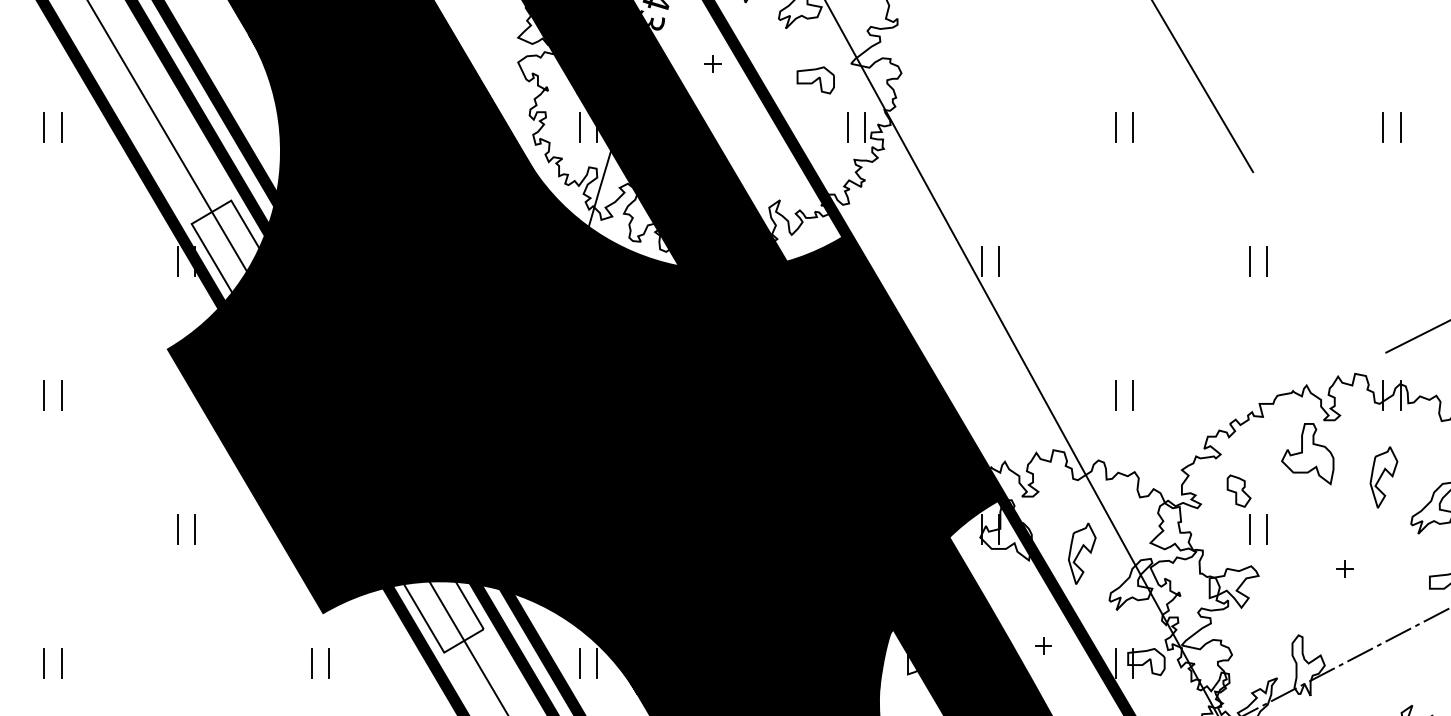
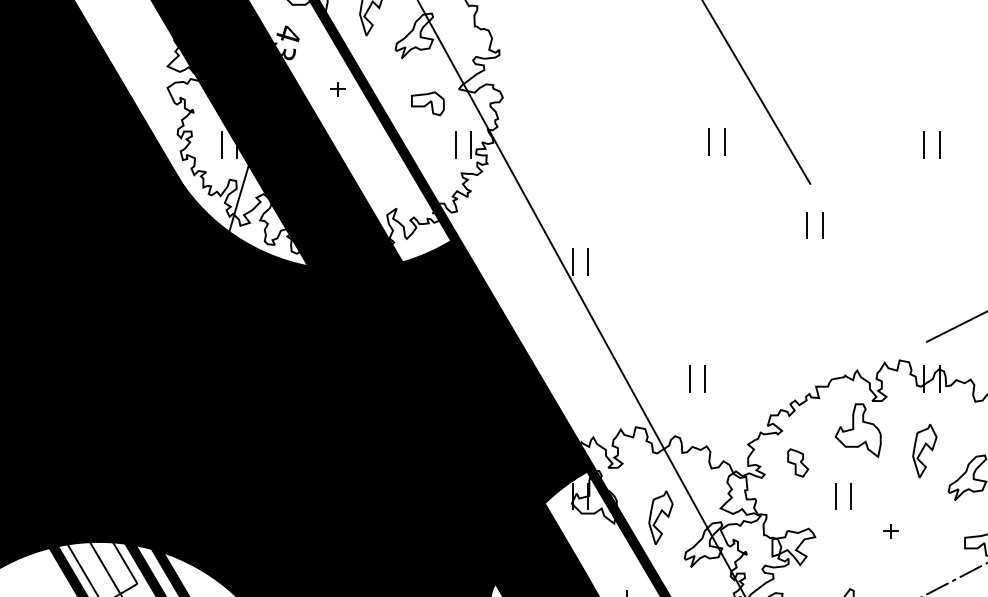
part: (1116, 127) -> (710, 142), moved
part: (1250, 261) -> (808, 225), moved
part: (1250, 529) -> (836, 496), moved

